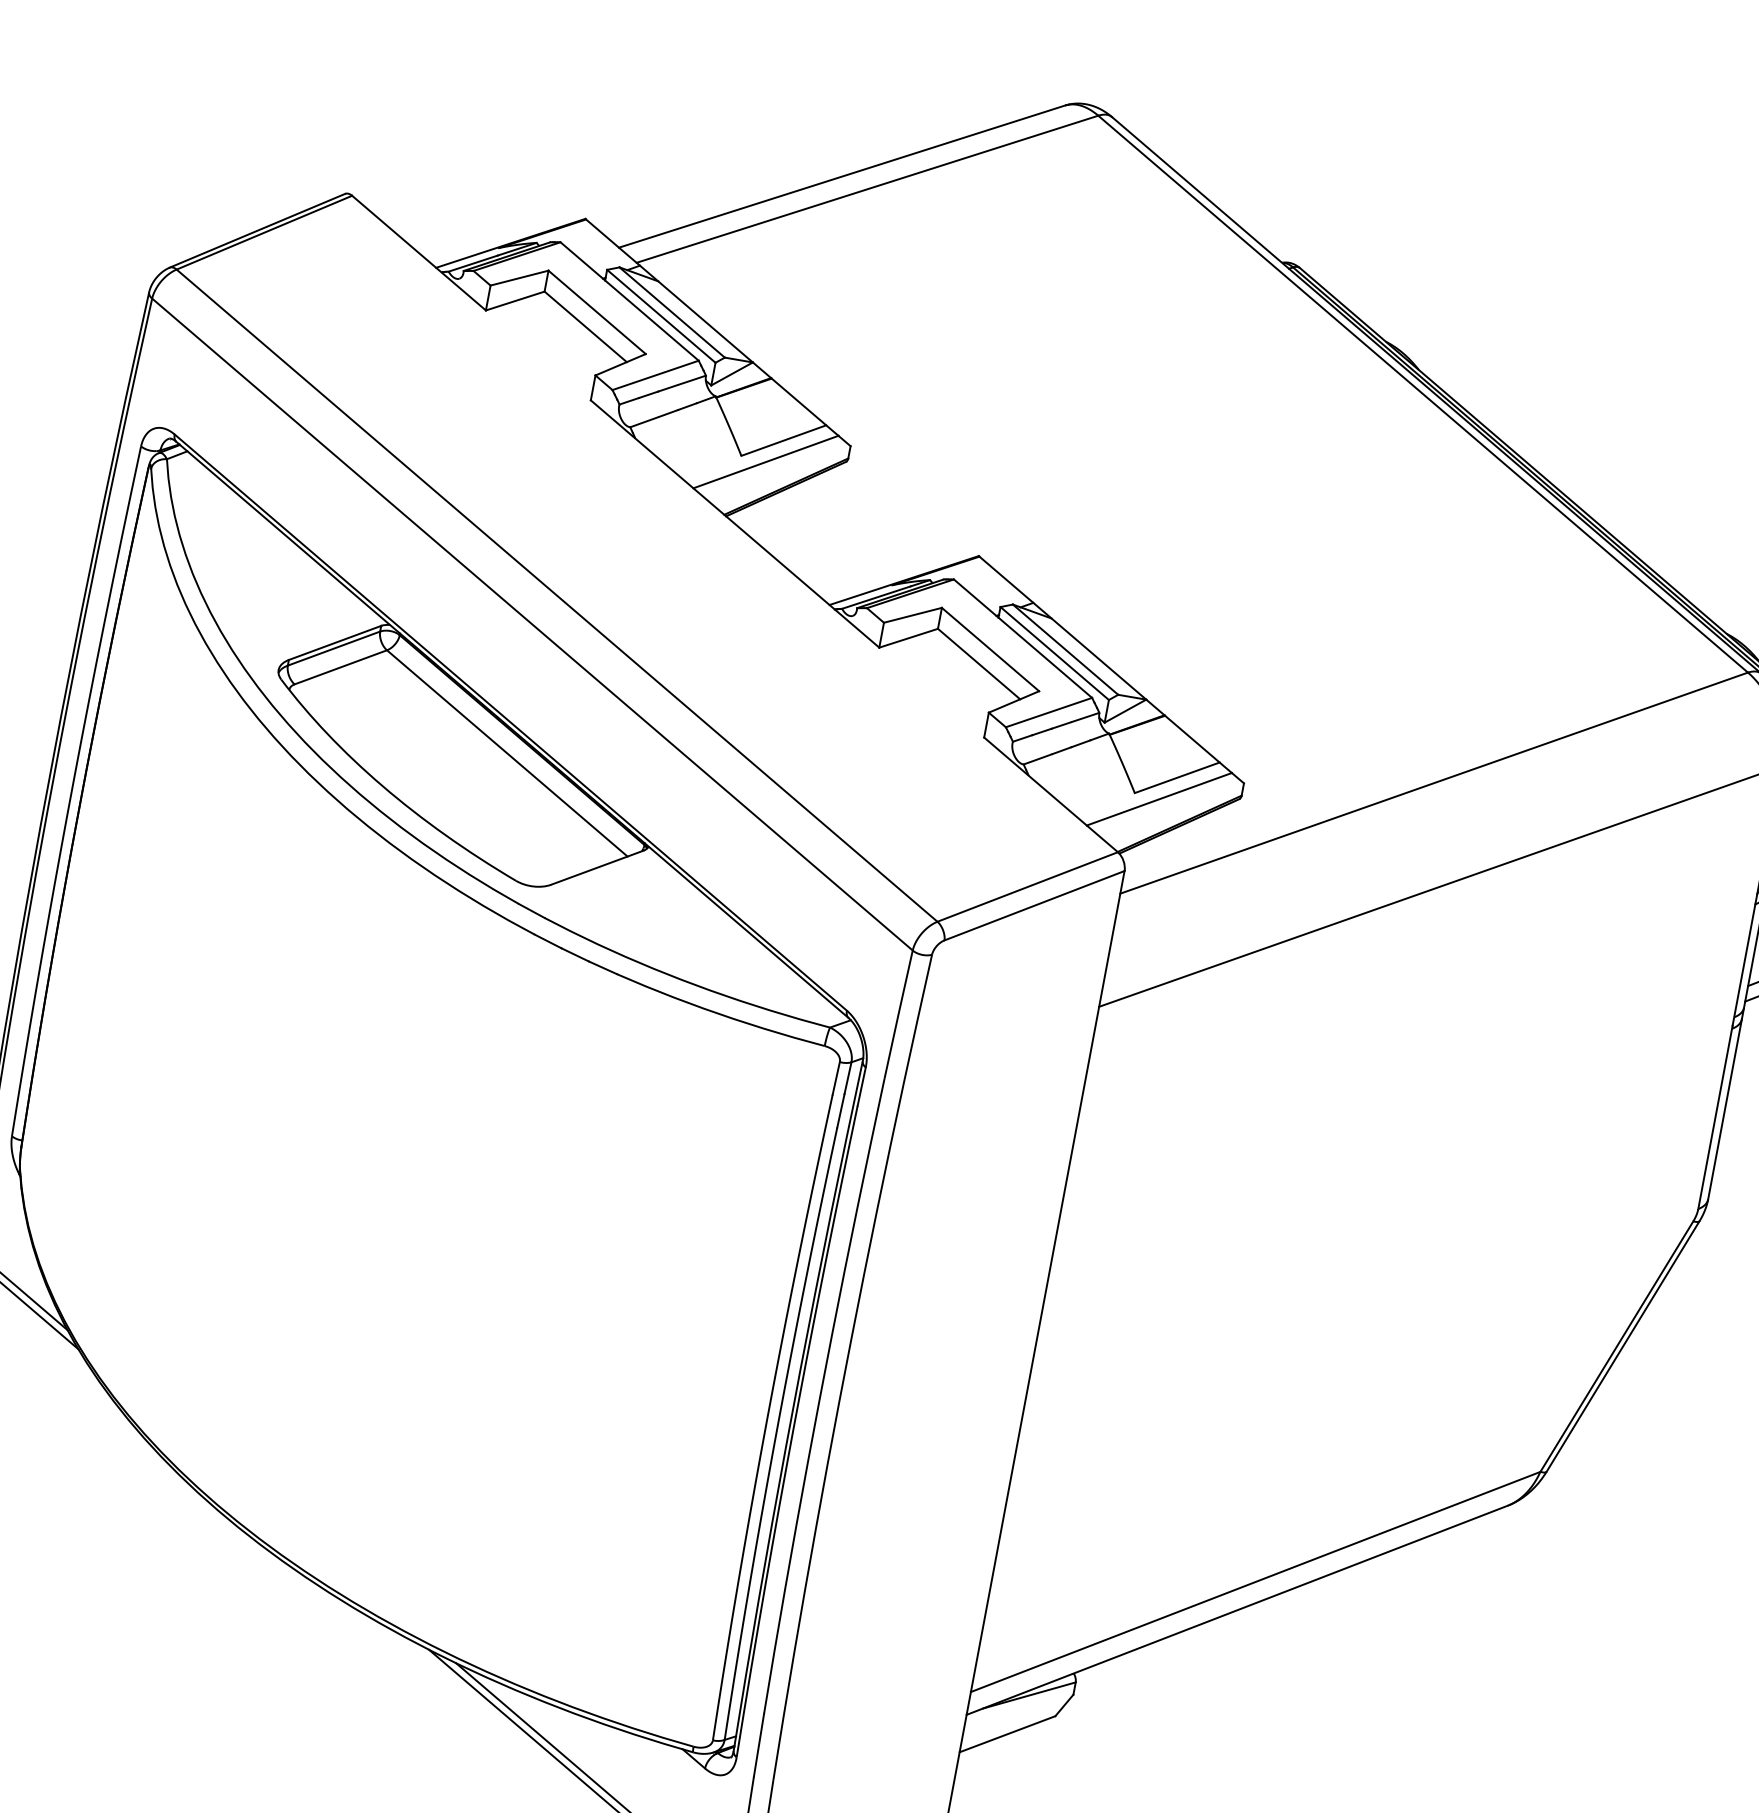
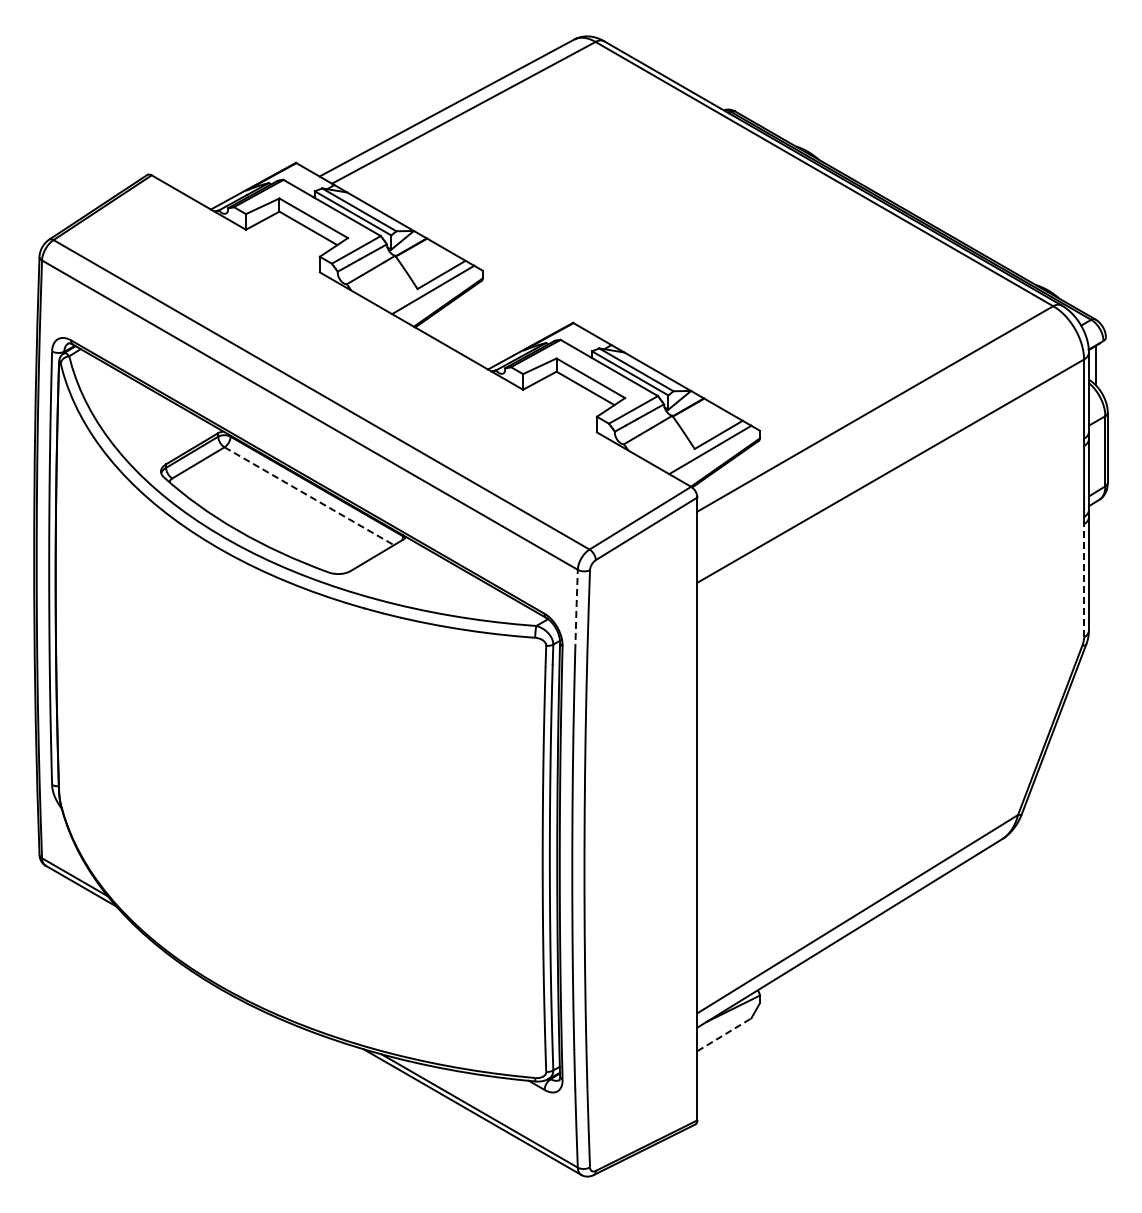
line: (507, 753) -> (309, 496), solid -> dashed
line: (898, 1014) -> (576, 610), solid -> dashed
line: (1716, 1116) -> (1084, 579), solid -> dashed
line: (1007, 1733) -> (724, 1034), solid -> dashed

